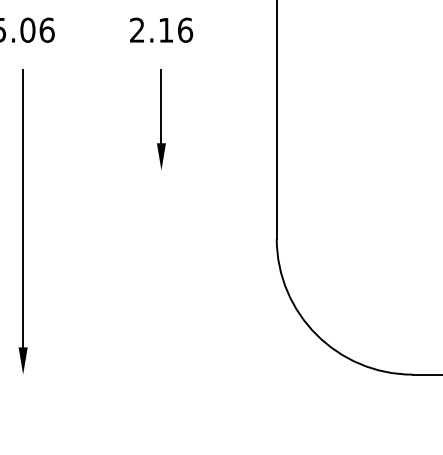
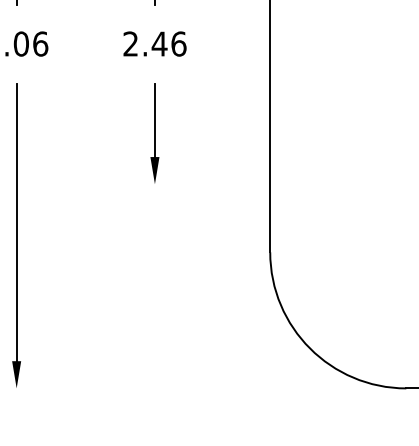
text: (166, 30) -> (160, 44), 2.16 -> 2.46

